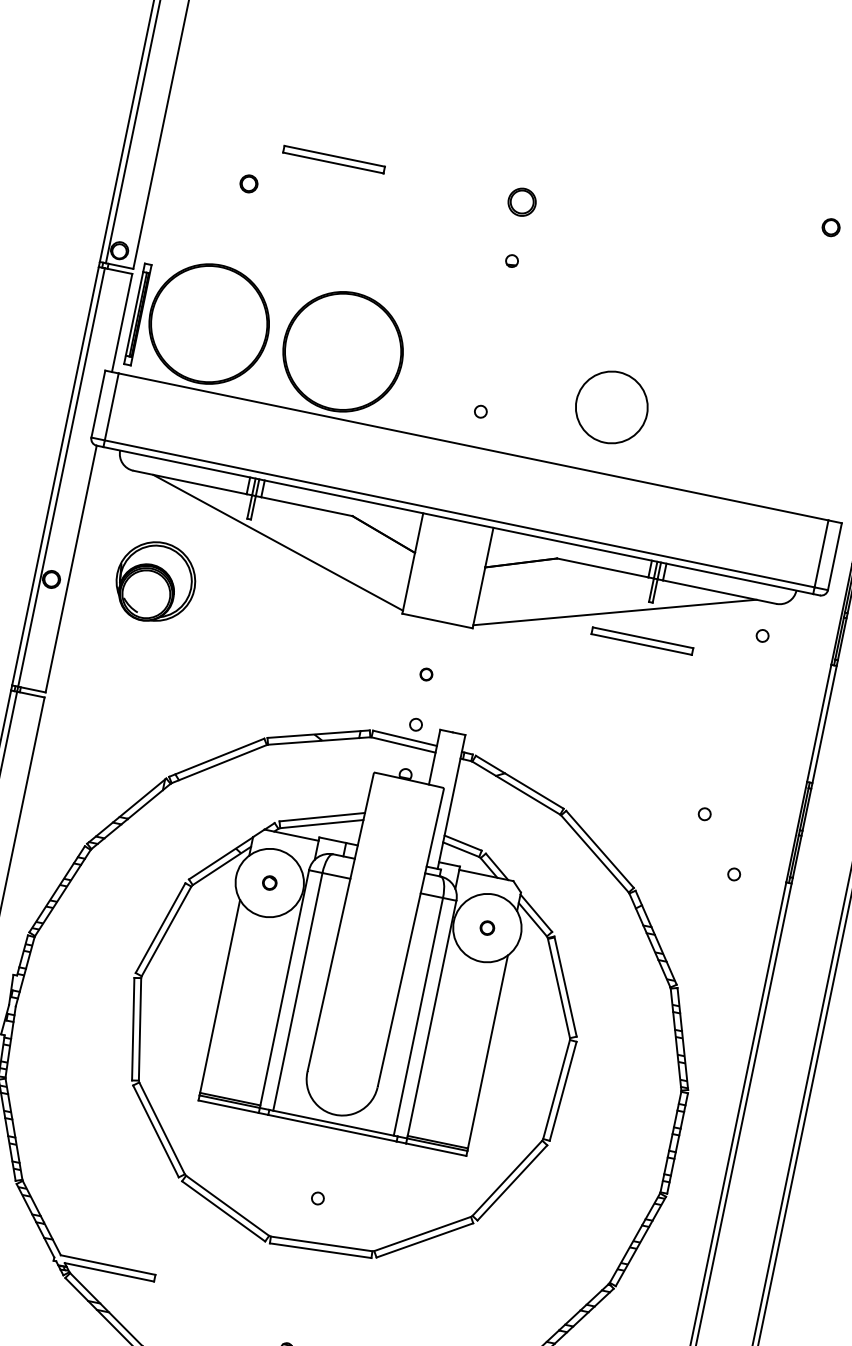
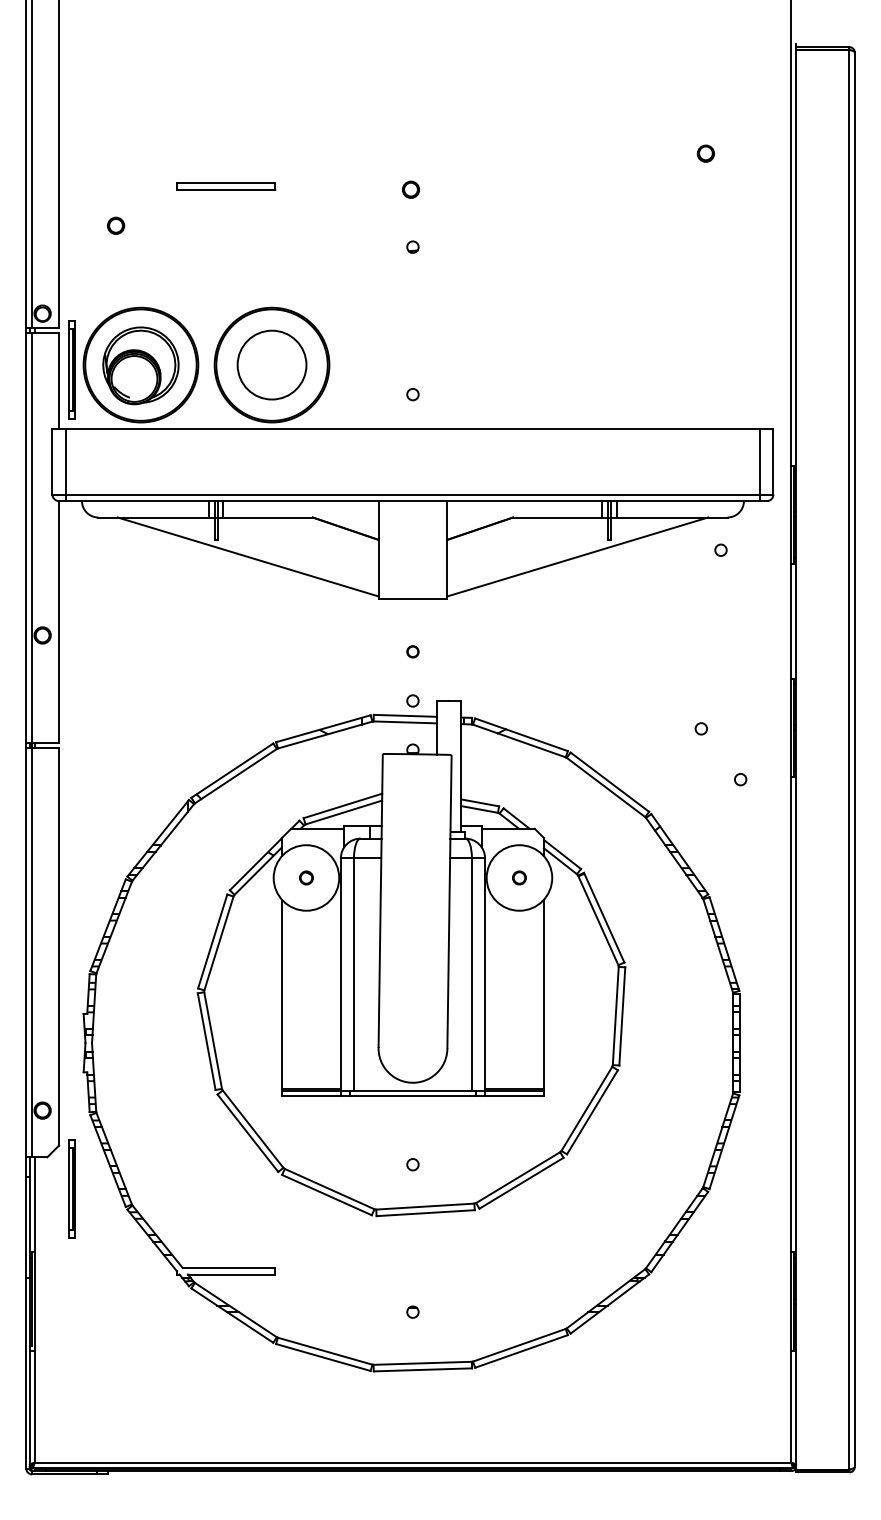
part: (249, 183) -> (116, 225), moved
part: (521, 201) -> (410, 189), size x0.62
circle: (611, 406) -> (271, 364), moved
part: (155, 581) -> (140, 365), moved
part: (642, 641) -> (609, 578), removed

